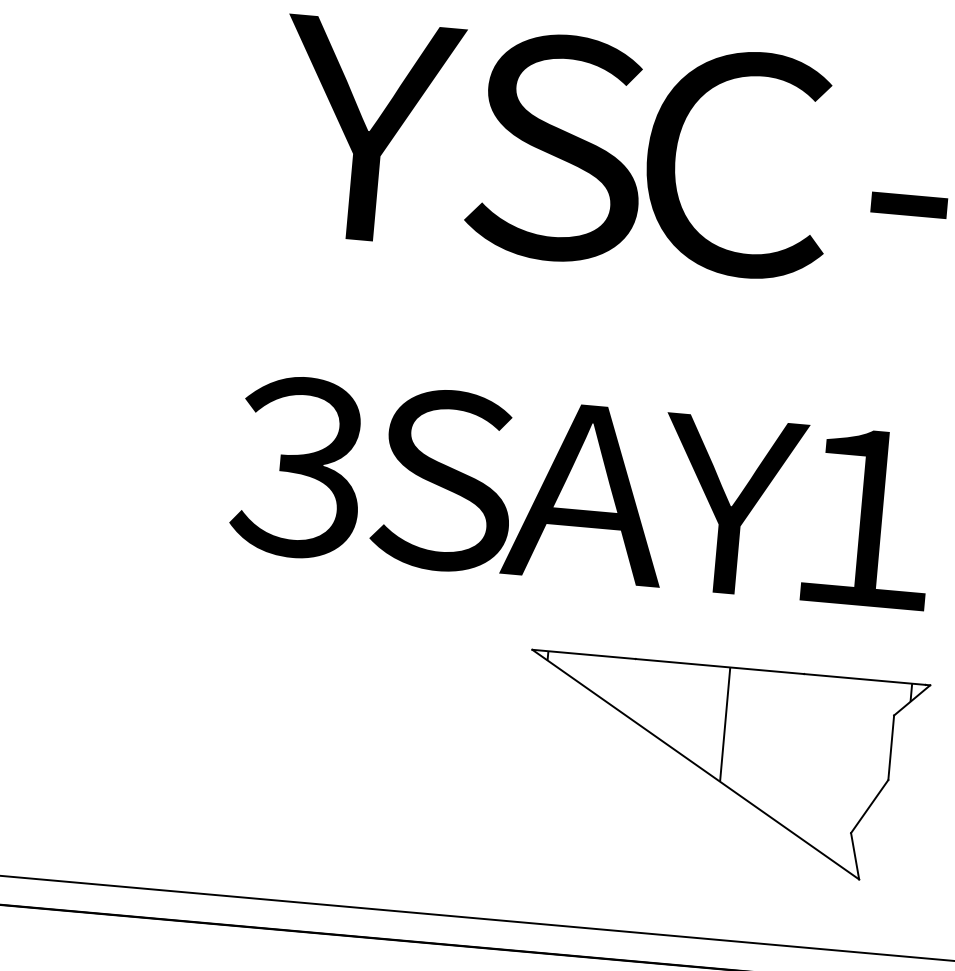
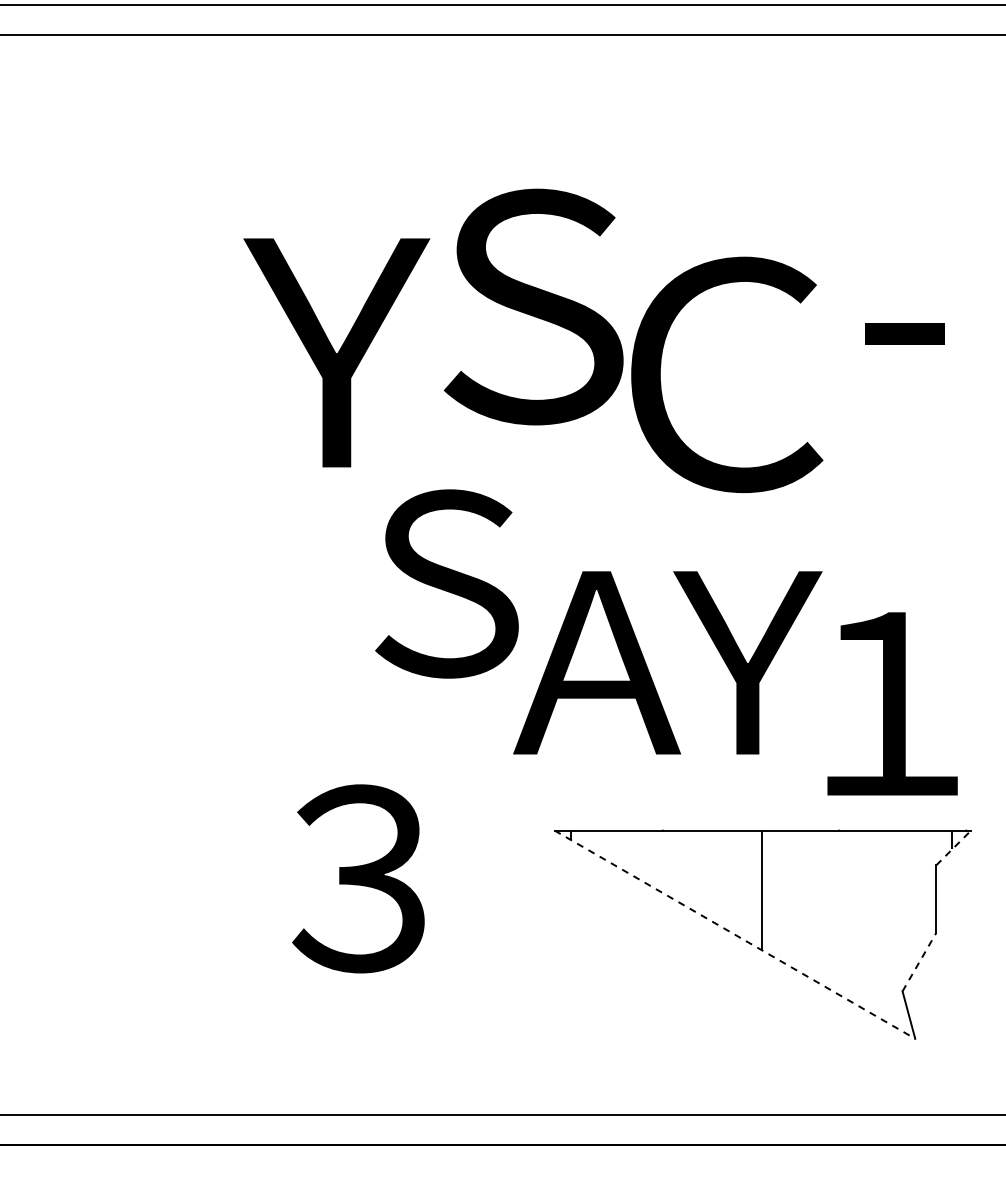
text: (368, 130) -> (336, 352), moved
text: (739, 163) -> (727, 374), moved
text: (298, 467) -> (358, 878), moved
text: (443, 479) -> (446, 583), moved
text: (869, 518) -> (892, 703), moved
line: (912, 699) -> (953, 847), solid -> dashed
line: (696, 764) -> (735, 934), solid -> dashed
line: (869, 806) -> (919, 962), solid -> dashed

